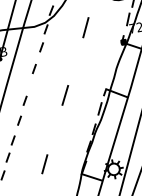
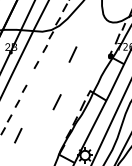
line: (85, 27) -> (72, 54), moved
line: (64, 95) -> (56, 102), moved
line: (45, 163) -> (18, 135), moved

